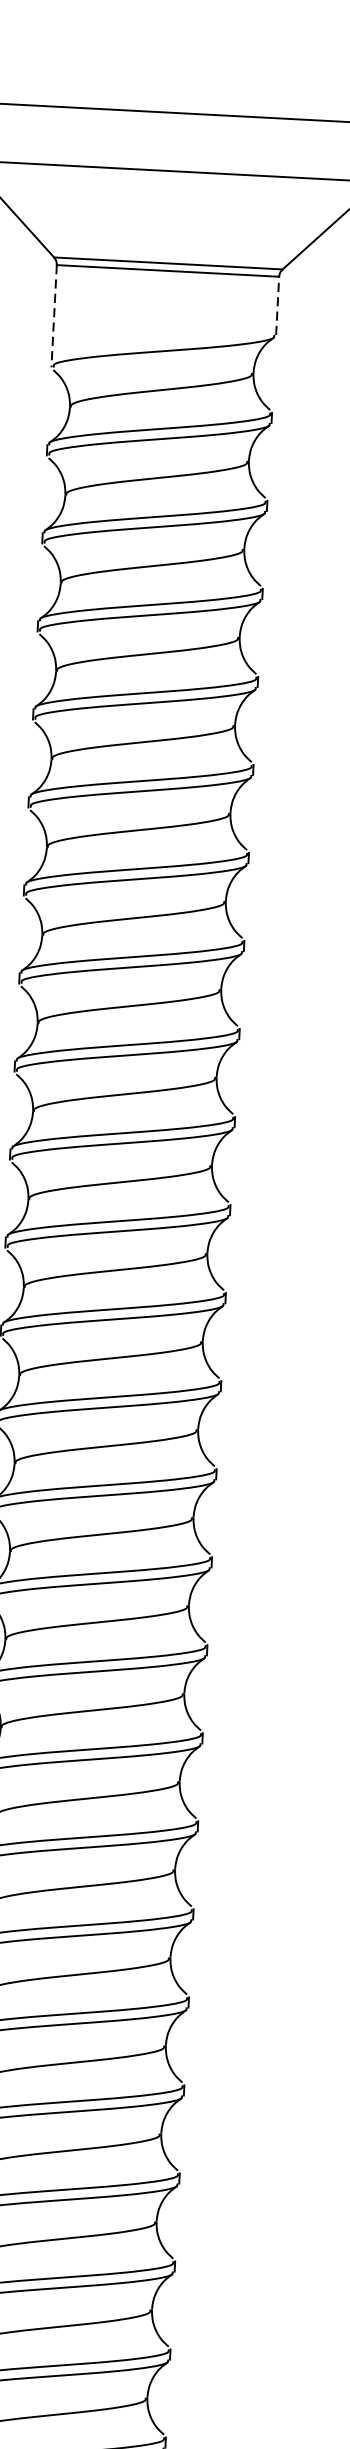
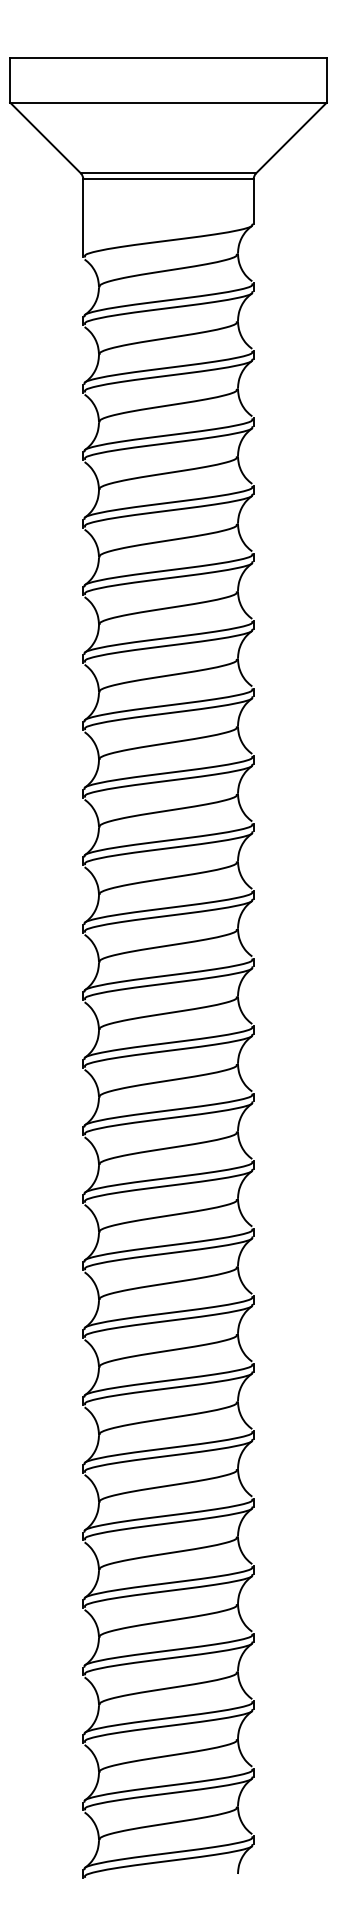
line: (277, 304) -> (253, 200), dashed -> solid
line: (54, 316) -> (83, 218), dashed -> solid

